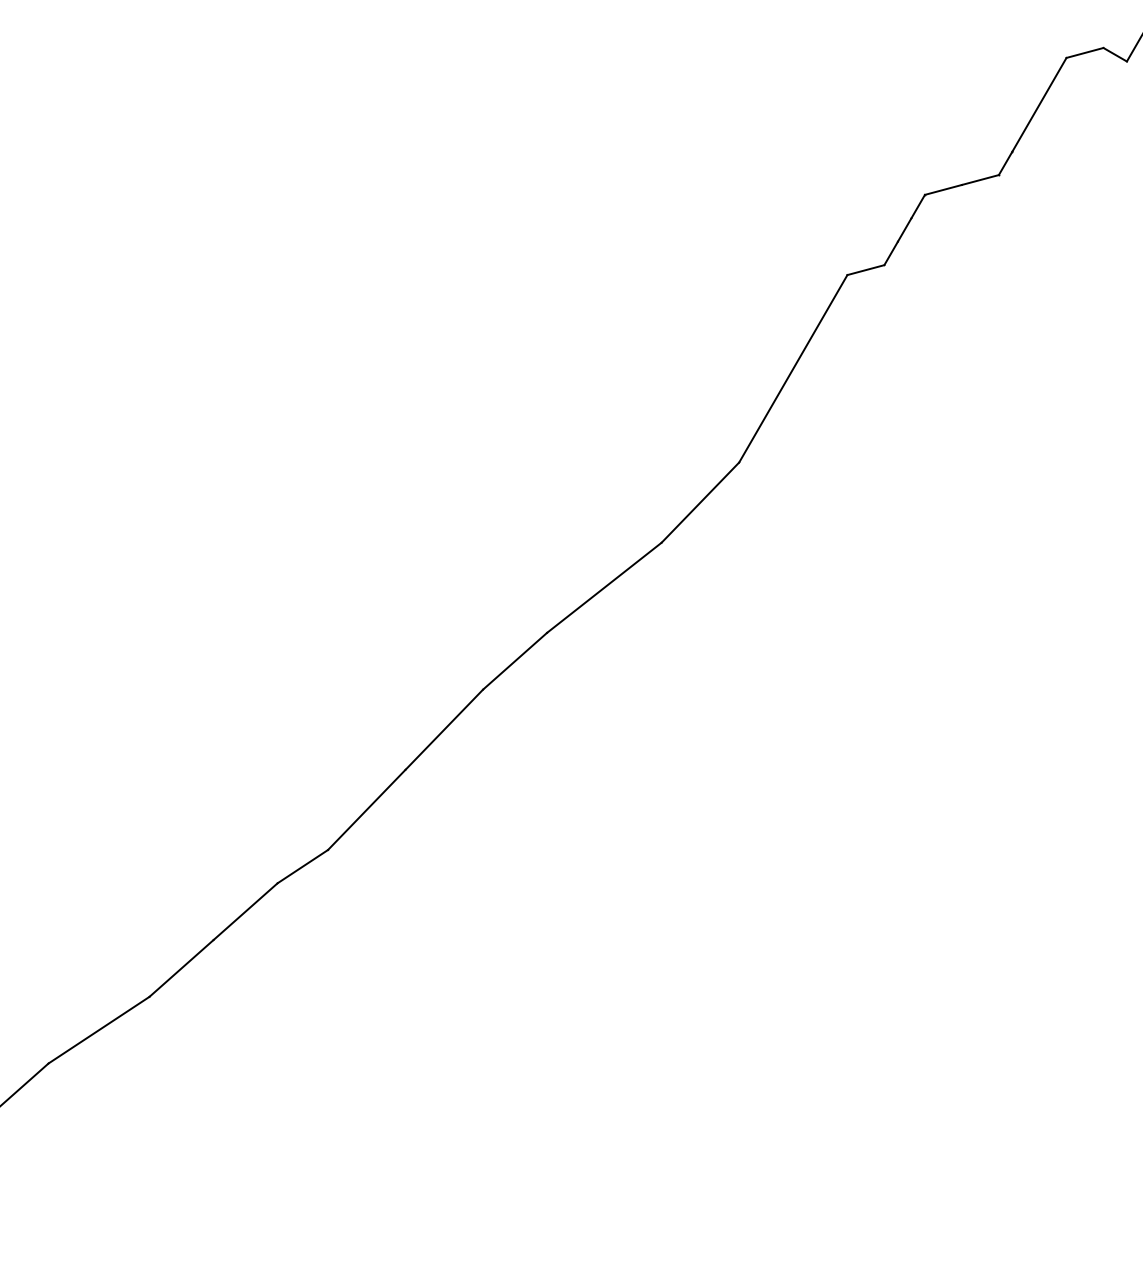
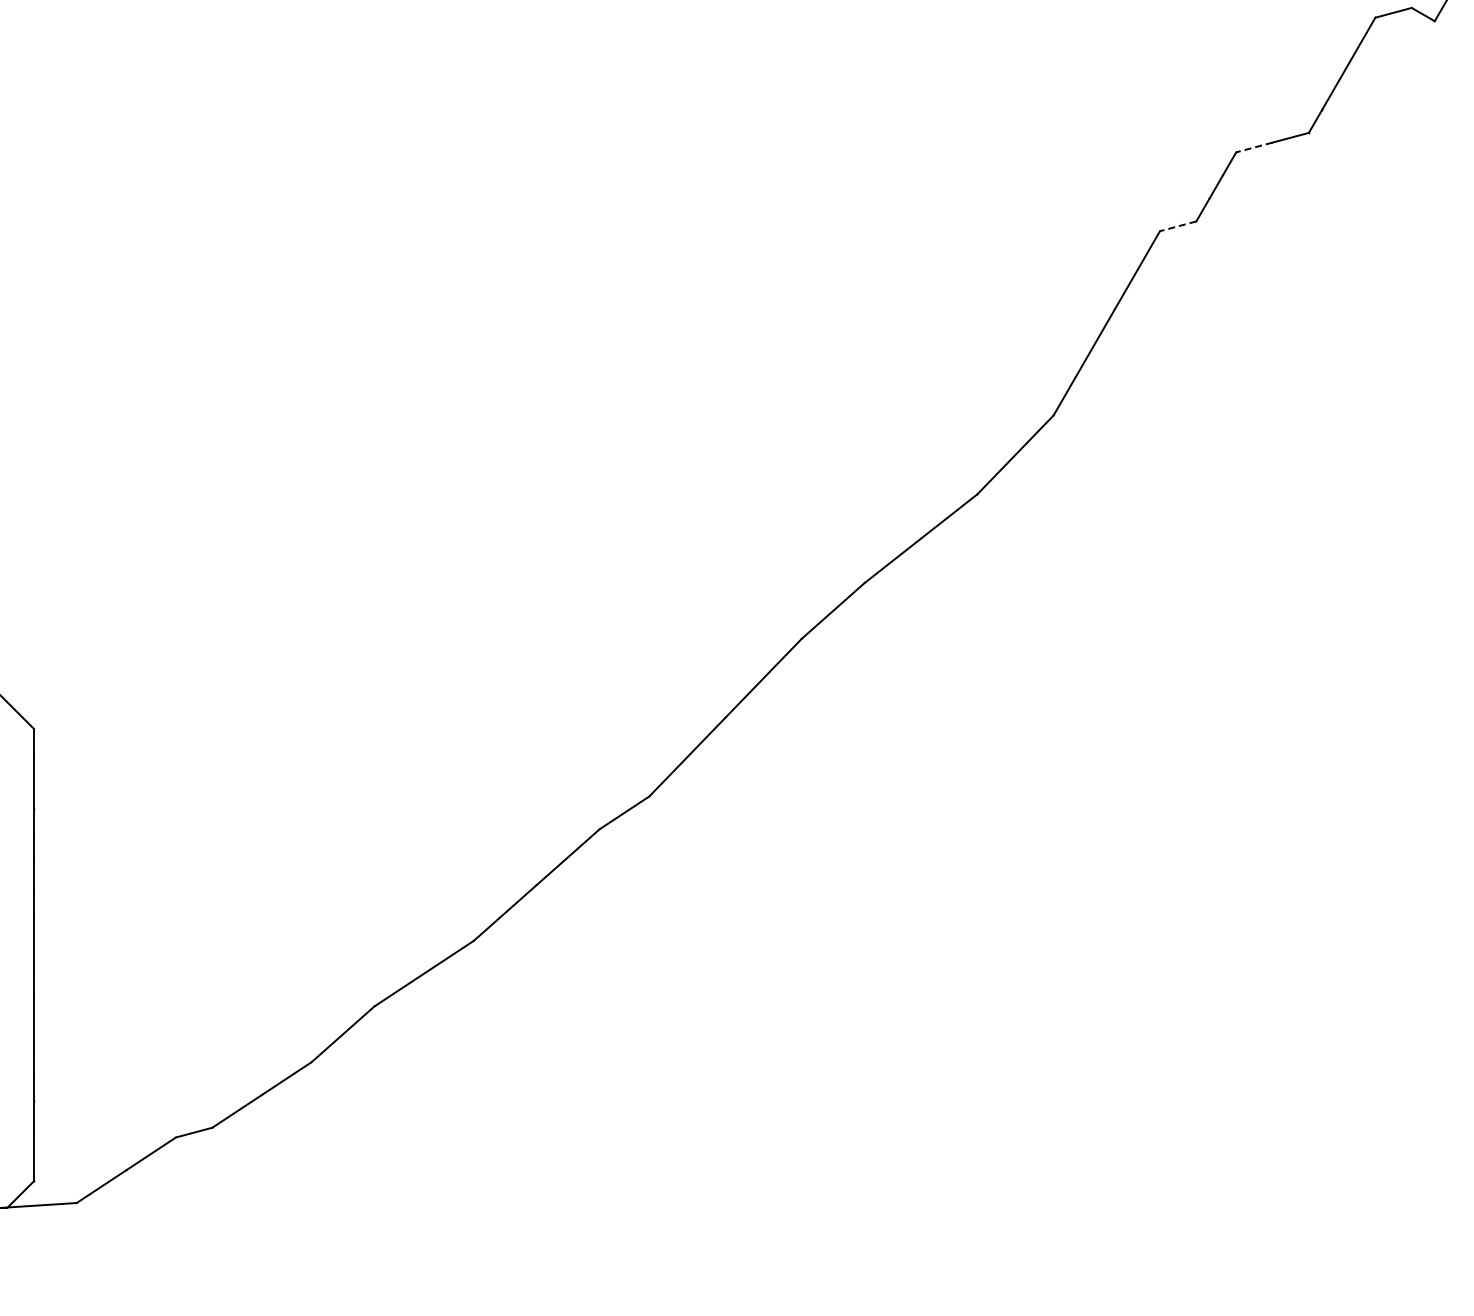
line: (943, 189) -> (1254, 147), solid -> dashed
line: (866, 270) -> (1178, 226), solid -> dashed

